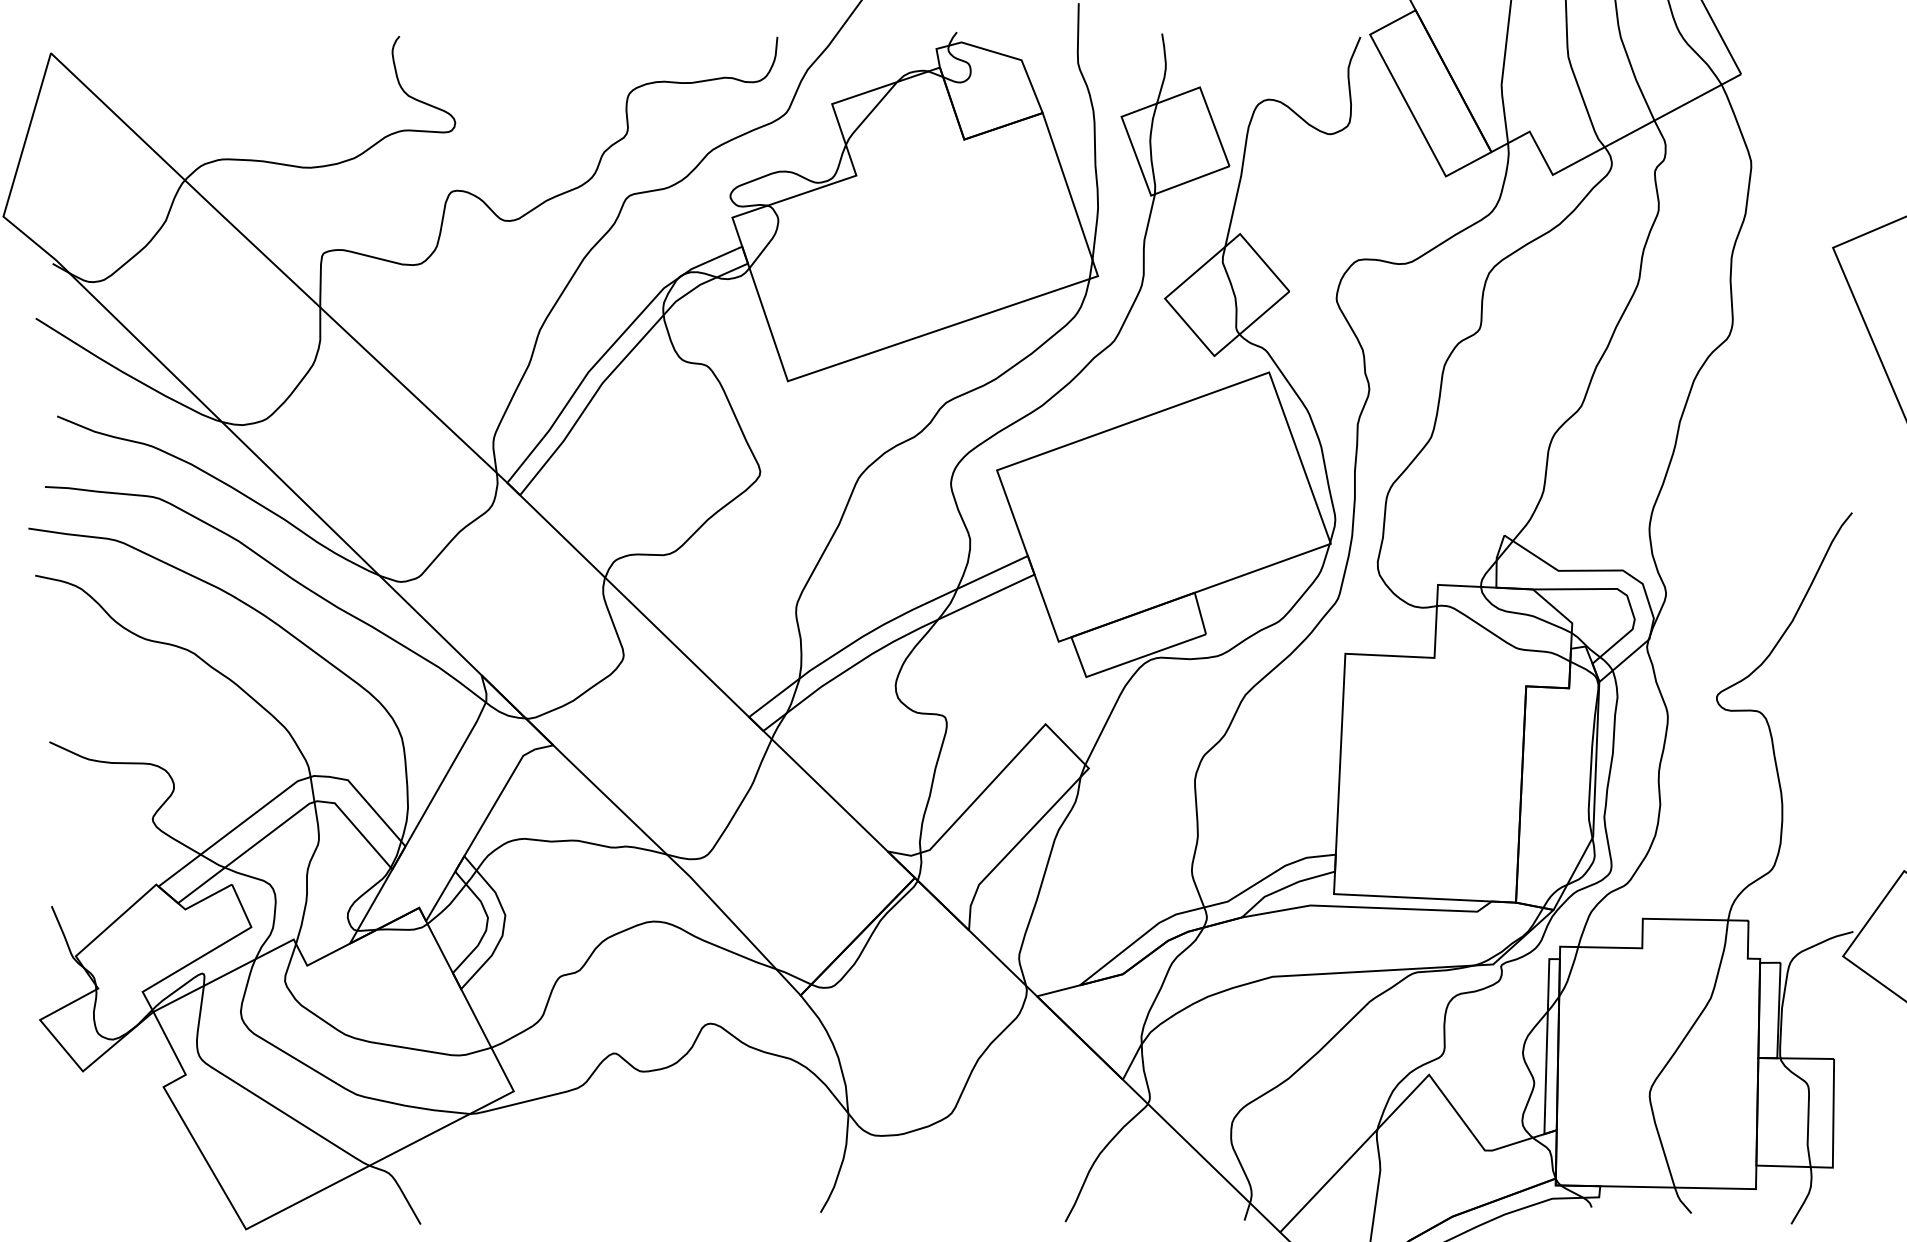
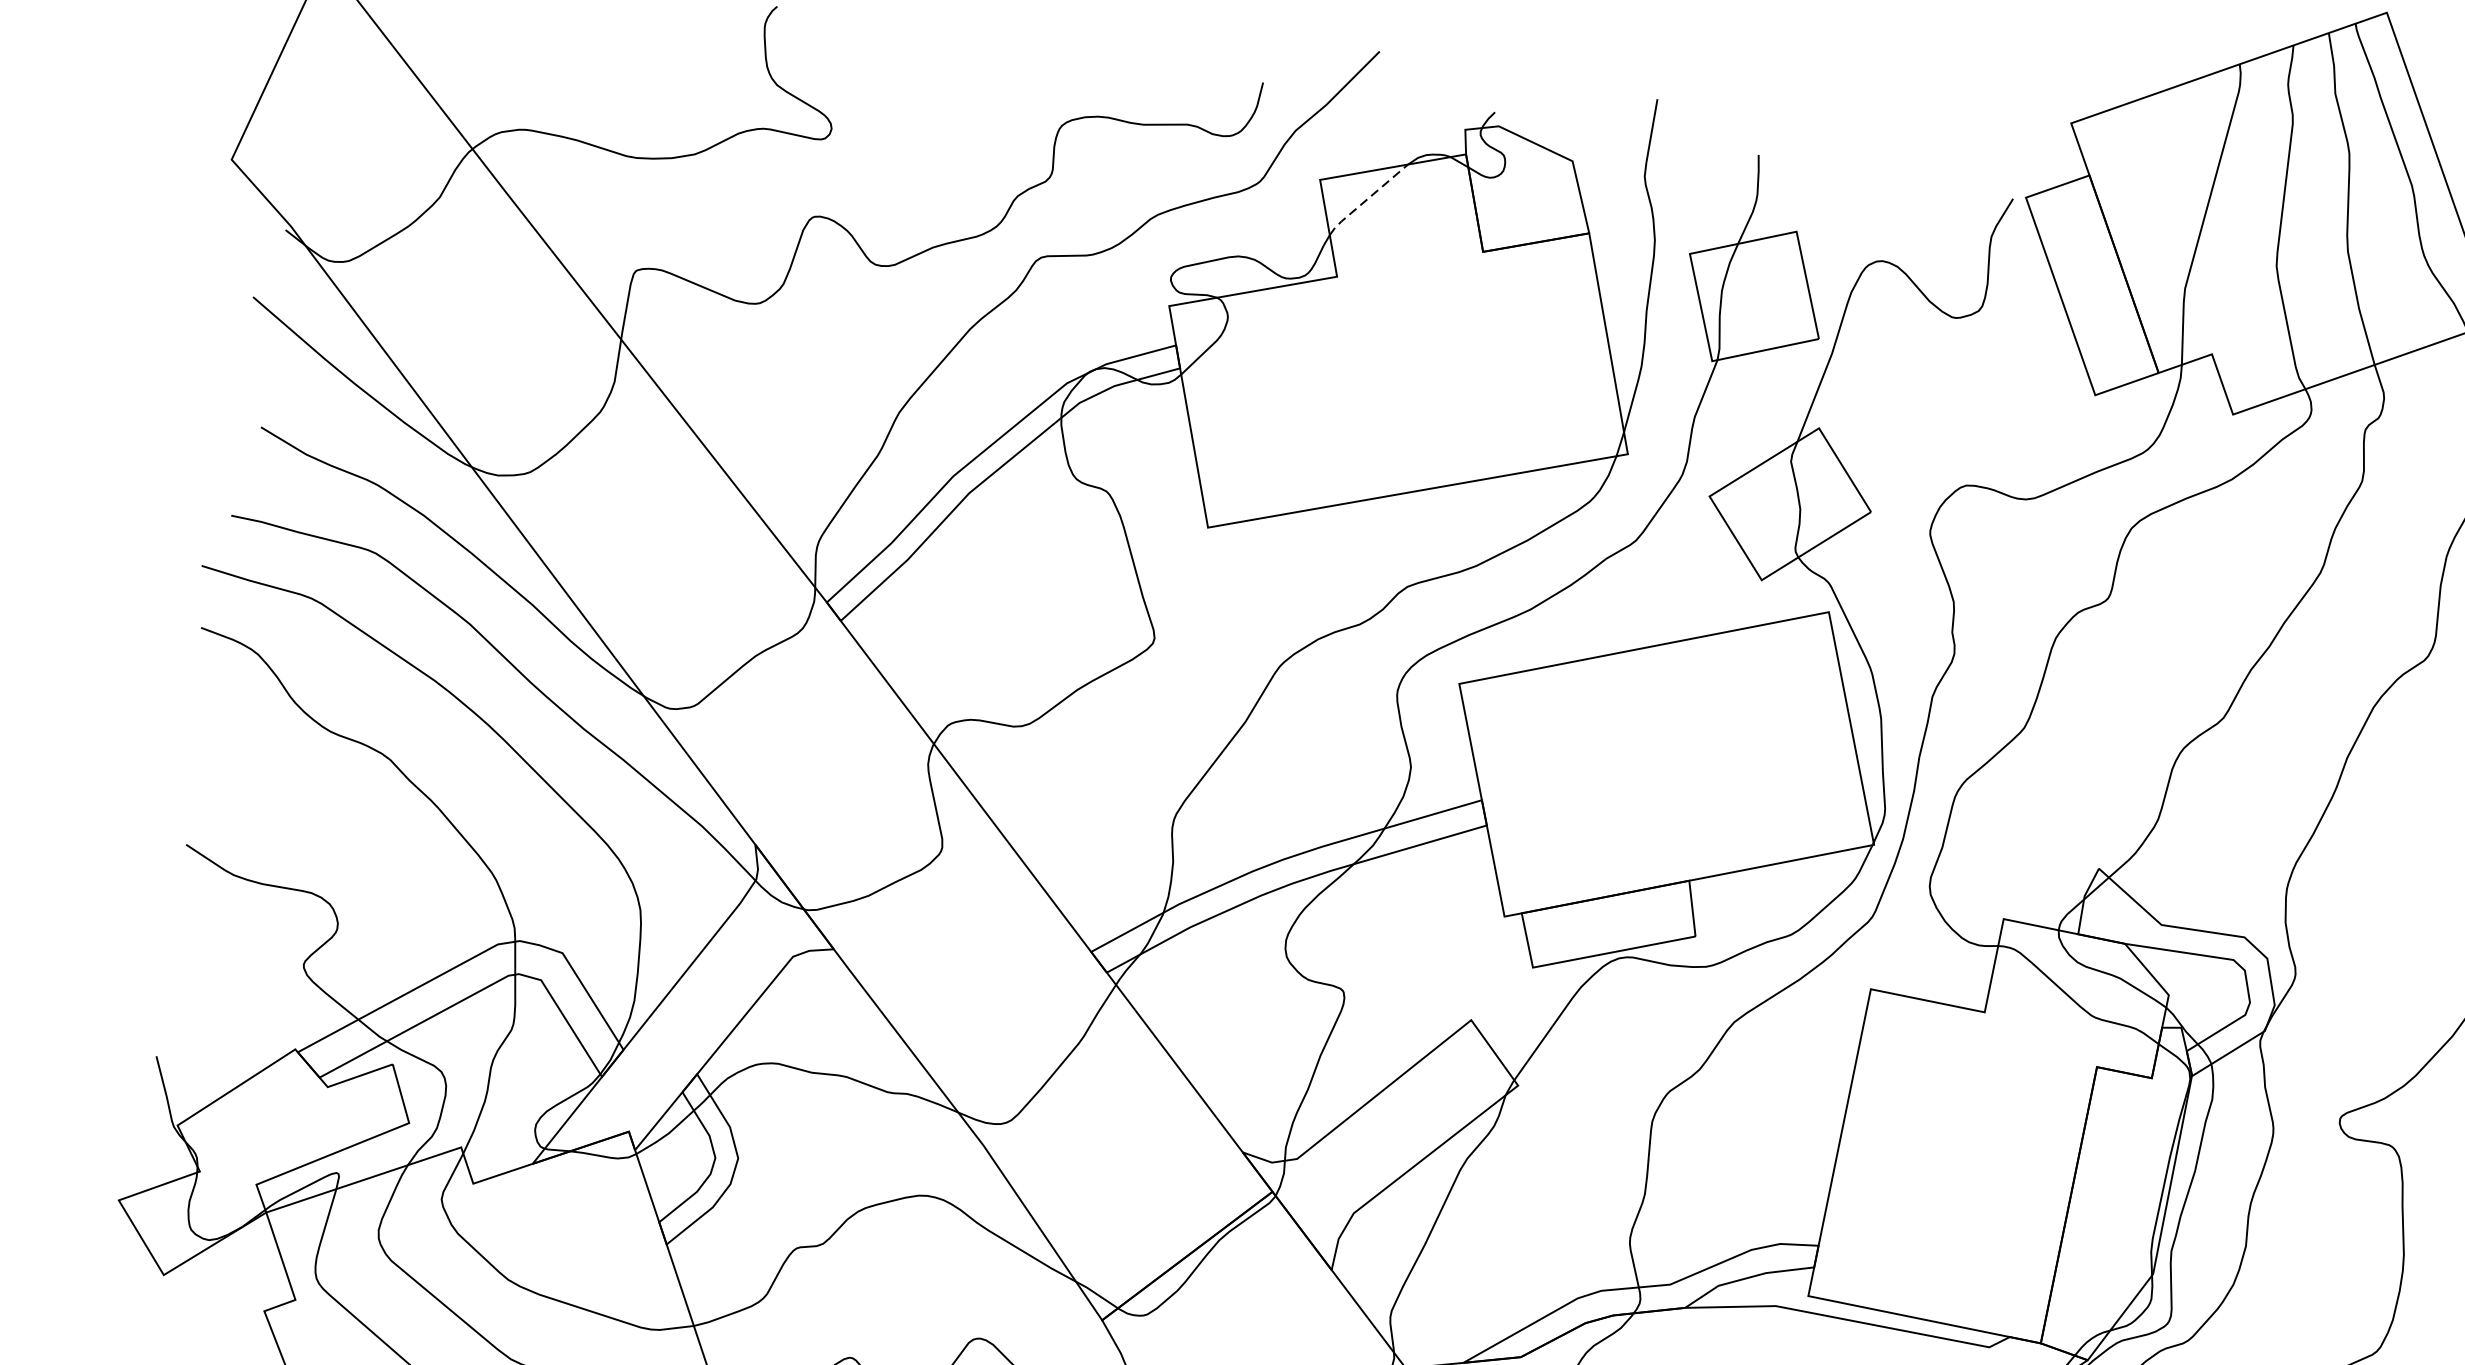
line: (869, 113) -> (1366, 199), solid -> dashed

